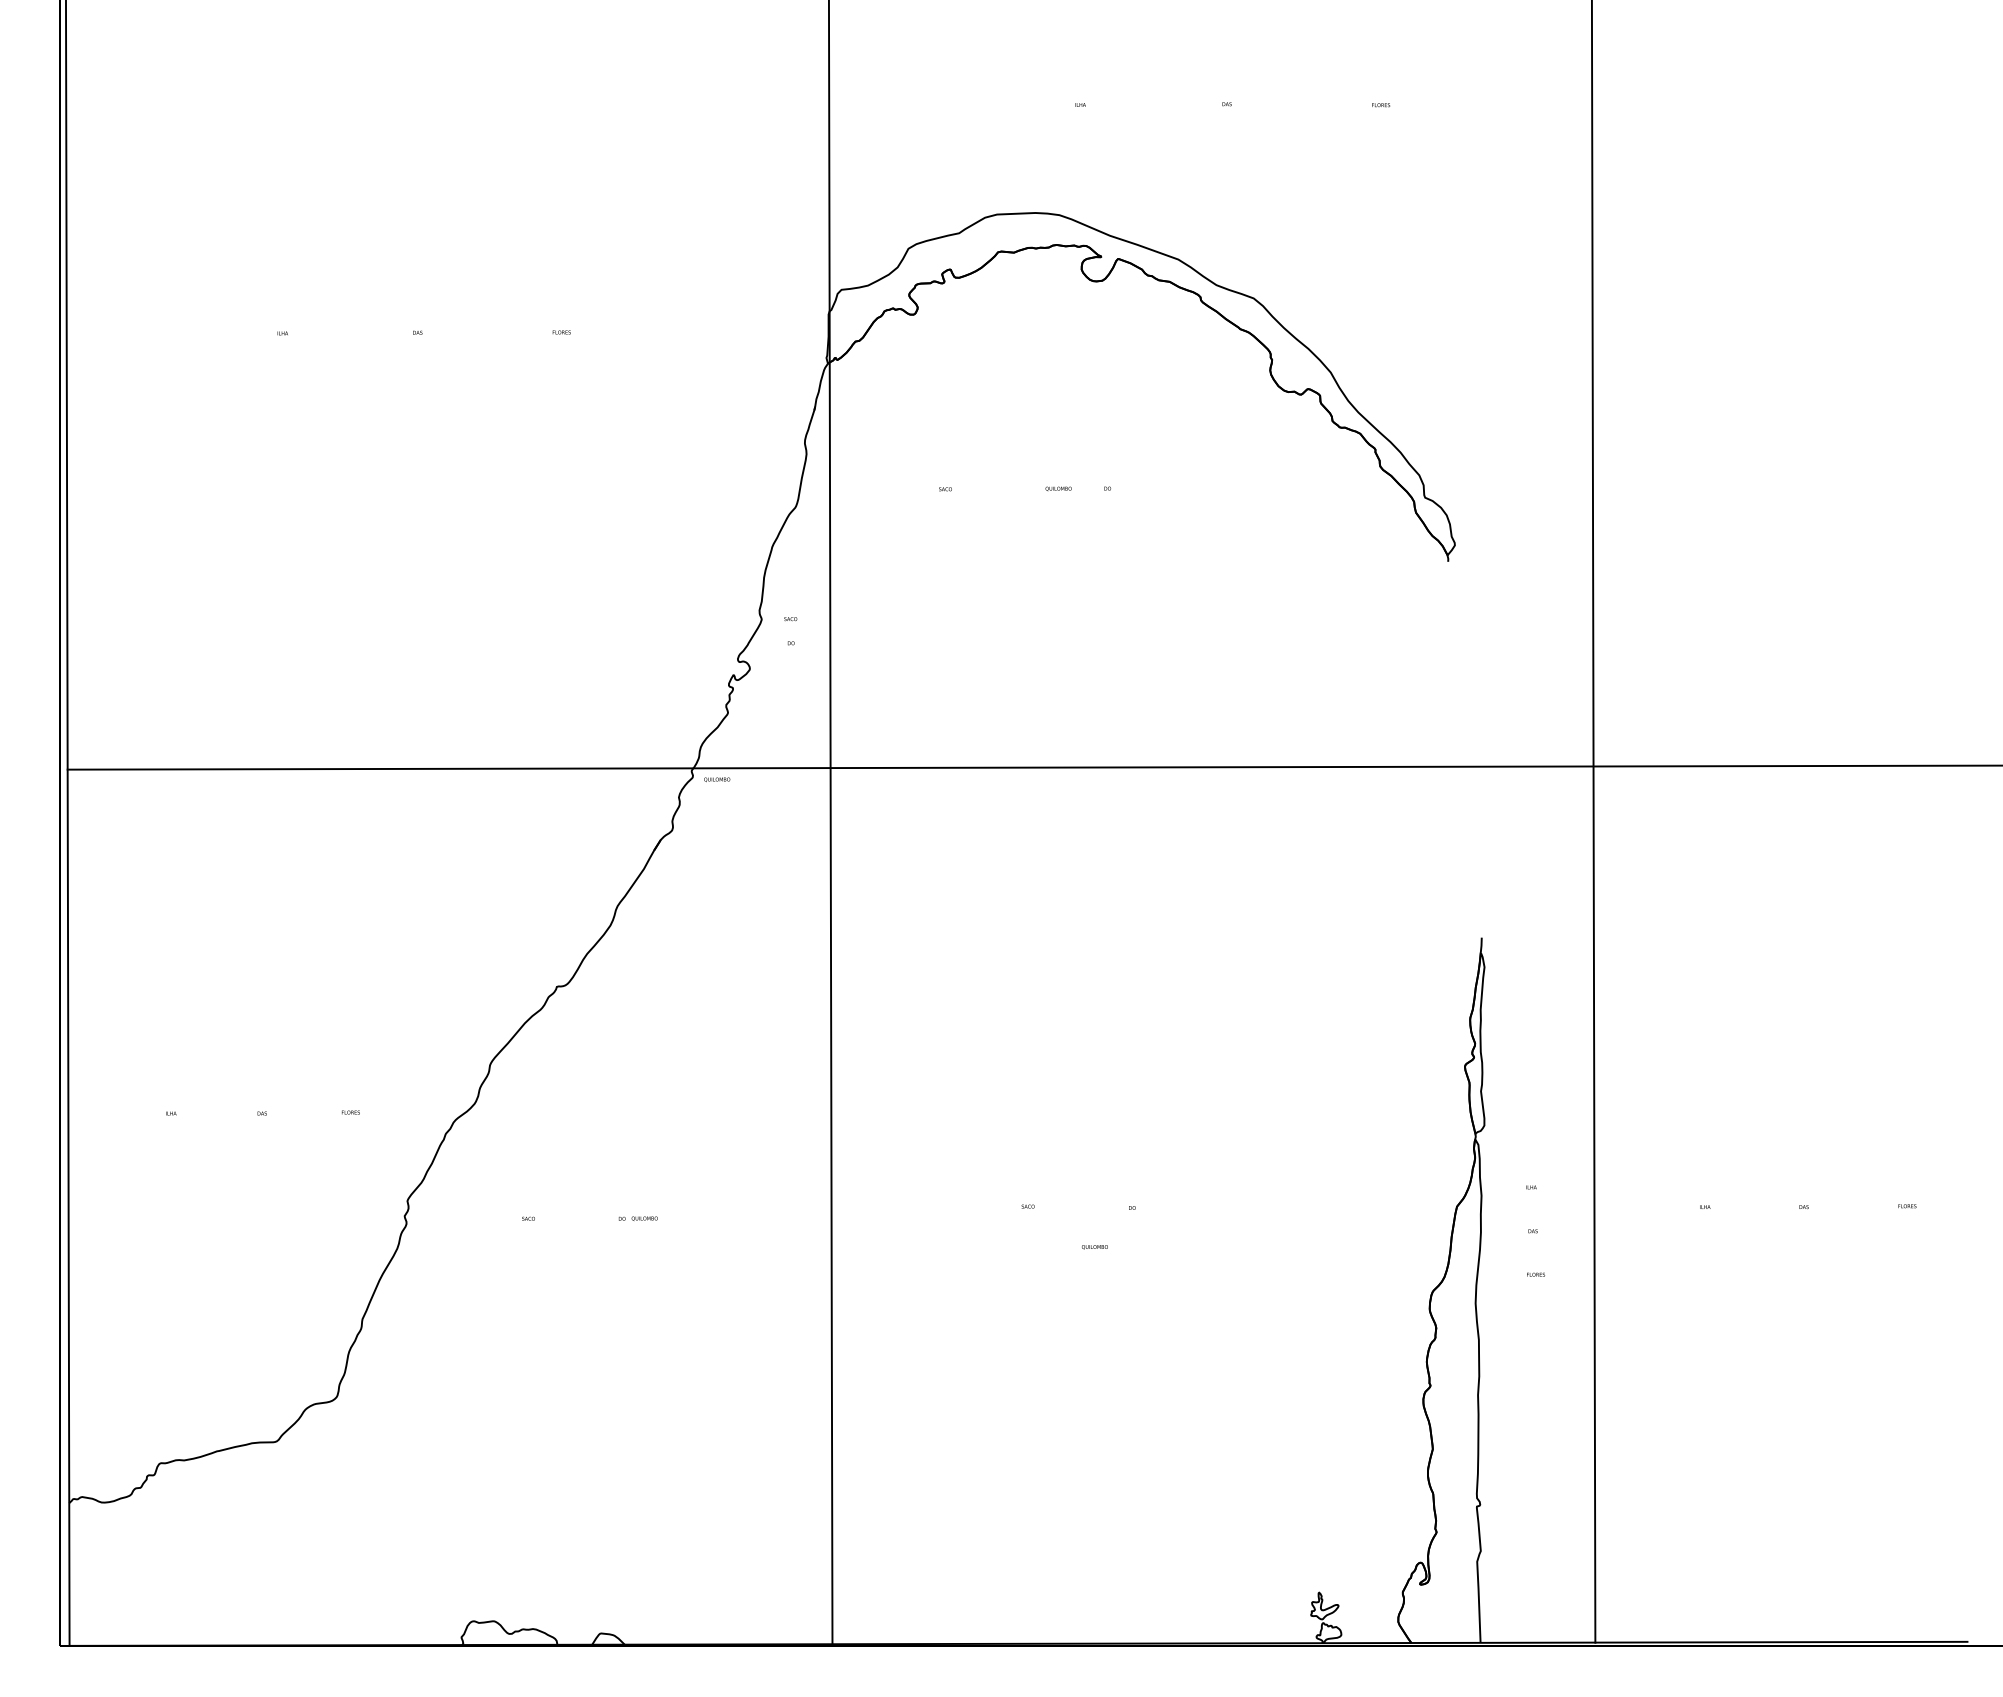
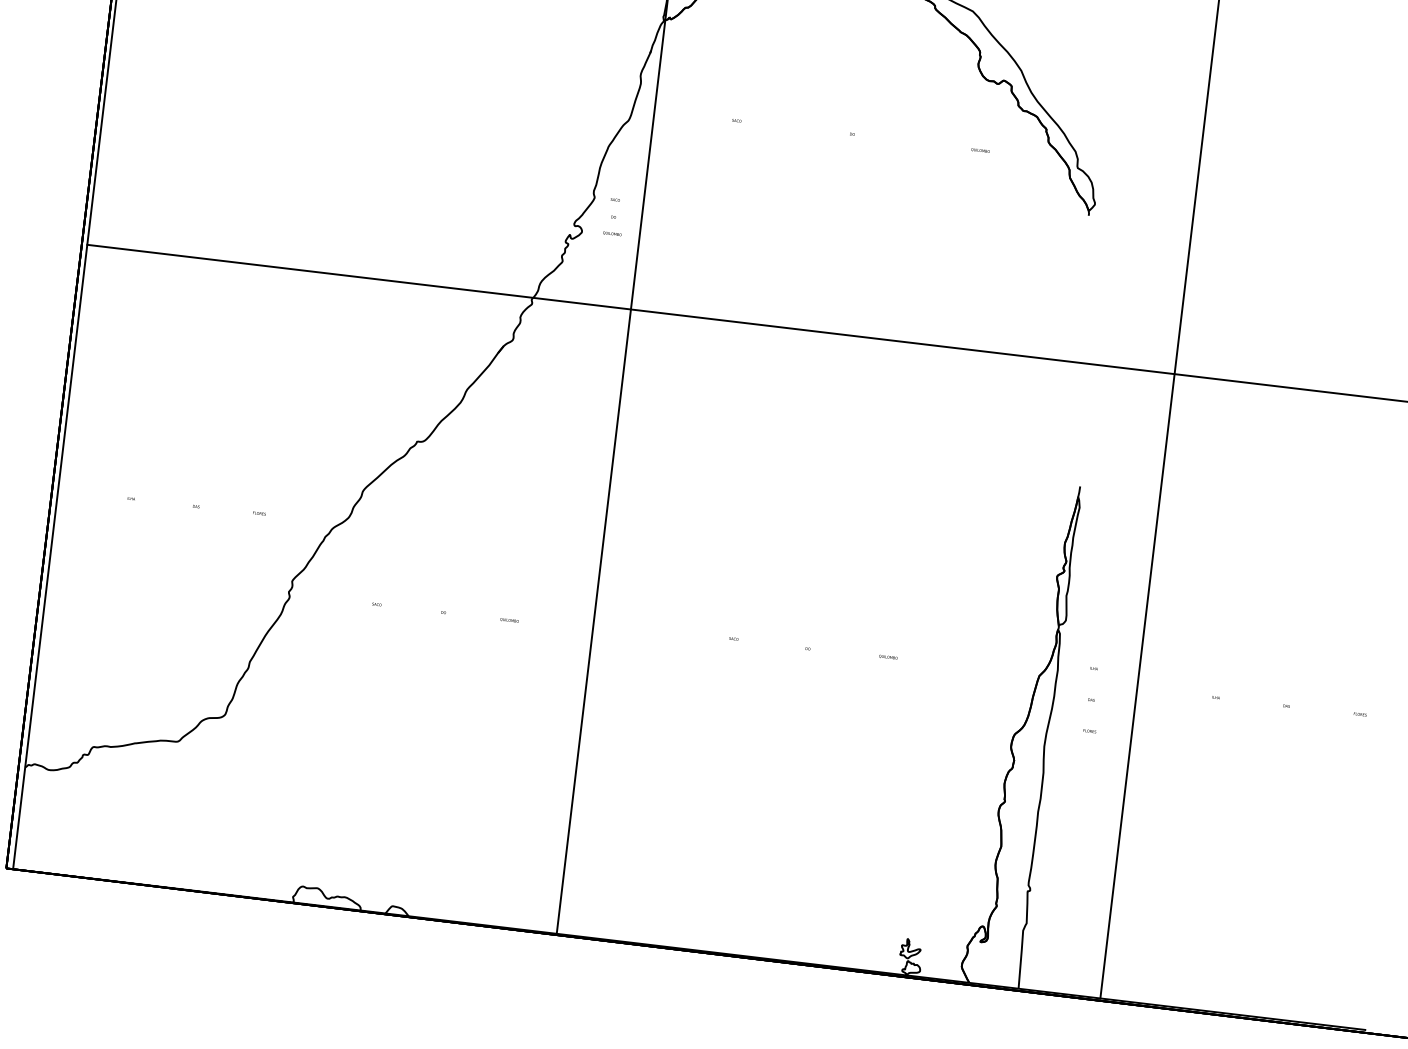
text: (1058, 488) -> (980, 150), moved
text: (717, 779) -> (612, 233), moved
text: (644, 1218) -> (509, 620), moved
text: (1094, 1247) -> (888, 657), moved

